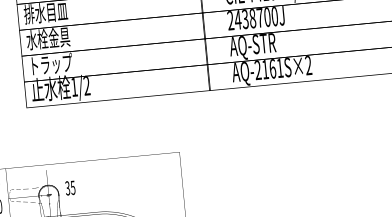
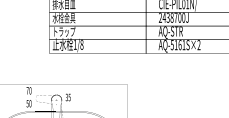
text: (256, 71) -> (171, 45), AQ-2161S×2 -> AQ-5161S×2
text: (85, 85) -> (81, 44), 1/2 -> 1/8

